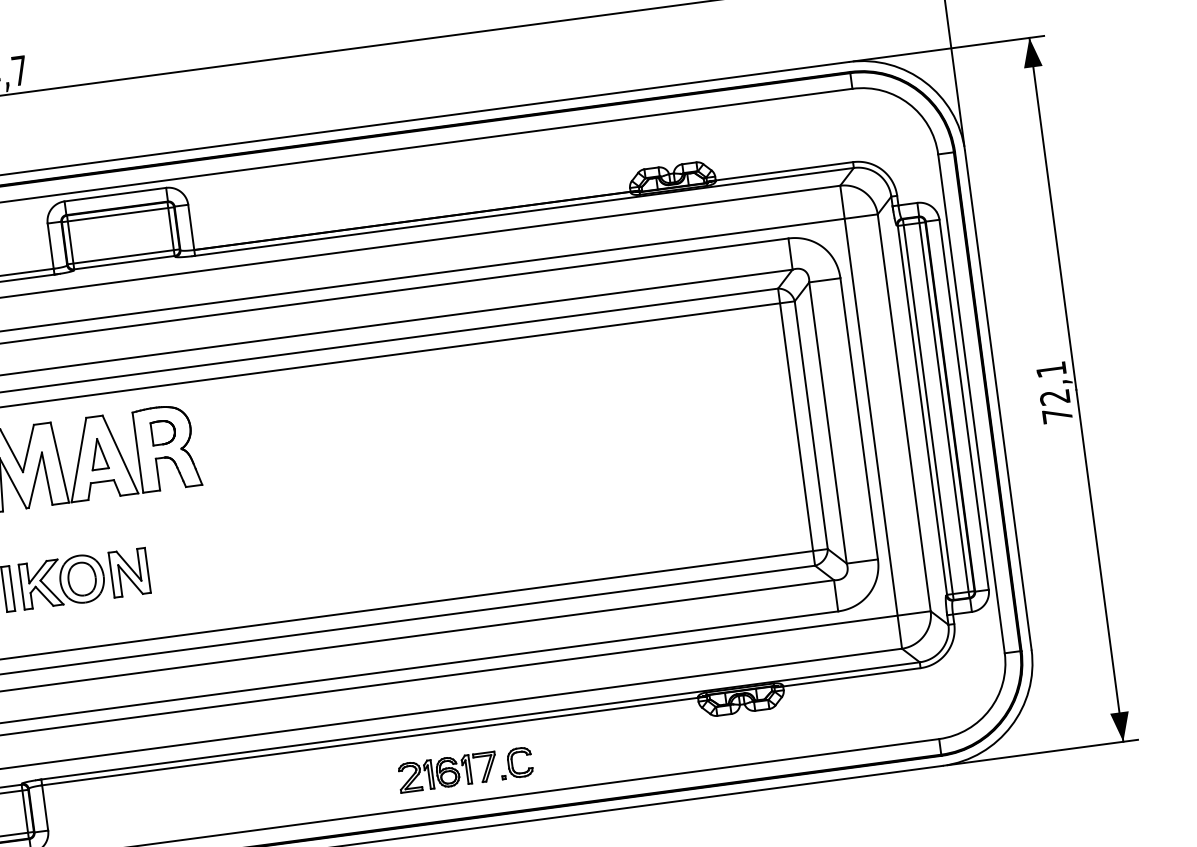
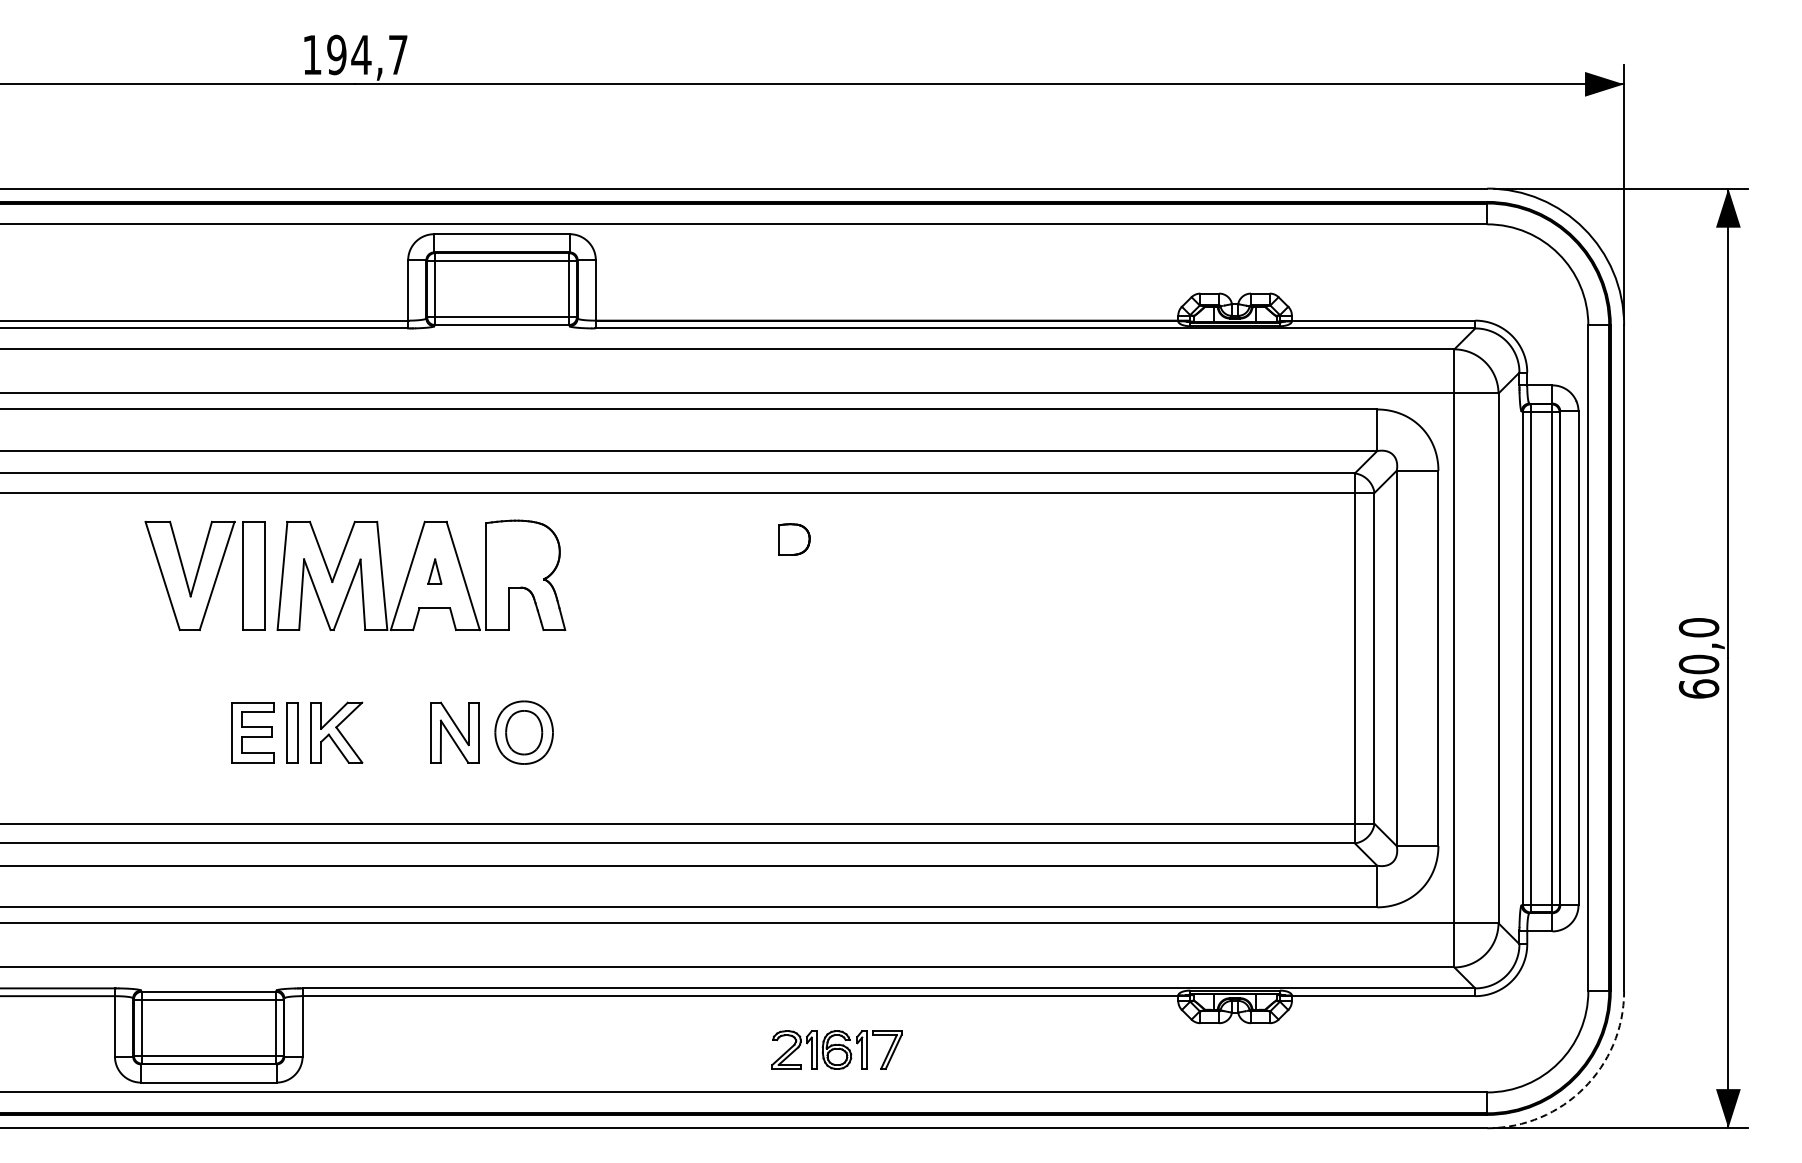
text: (1054, 392) -> (1698, 658), 72,1 -> 60,0
part: (163, 432) -> (794, 539), moved
part: (98, 454) -> (434, 571), size x0.6
part: (81, 579) -> (523, 732), moved
arc: (1011, 726) -> (1584, 1088), solid -> dashed
part: (516, 762) -> (928, 1049), removed

